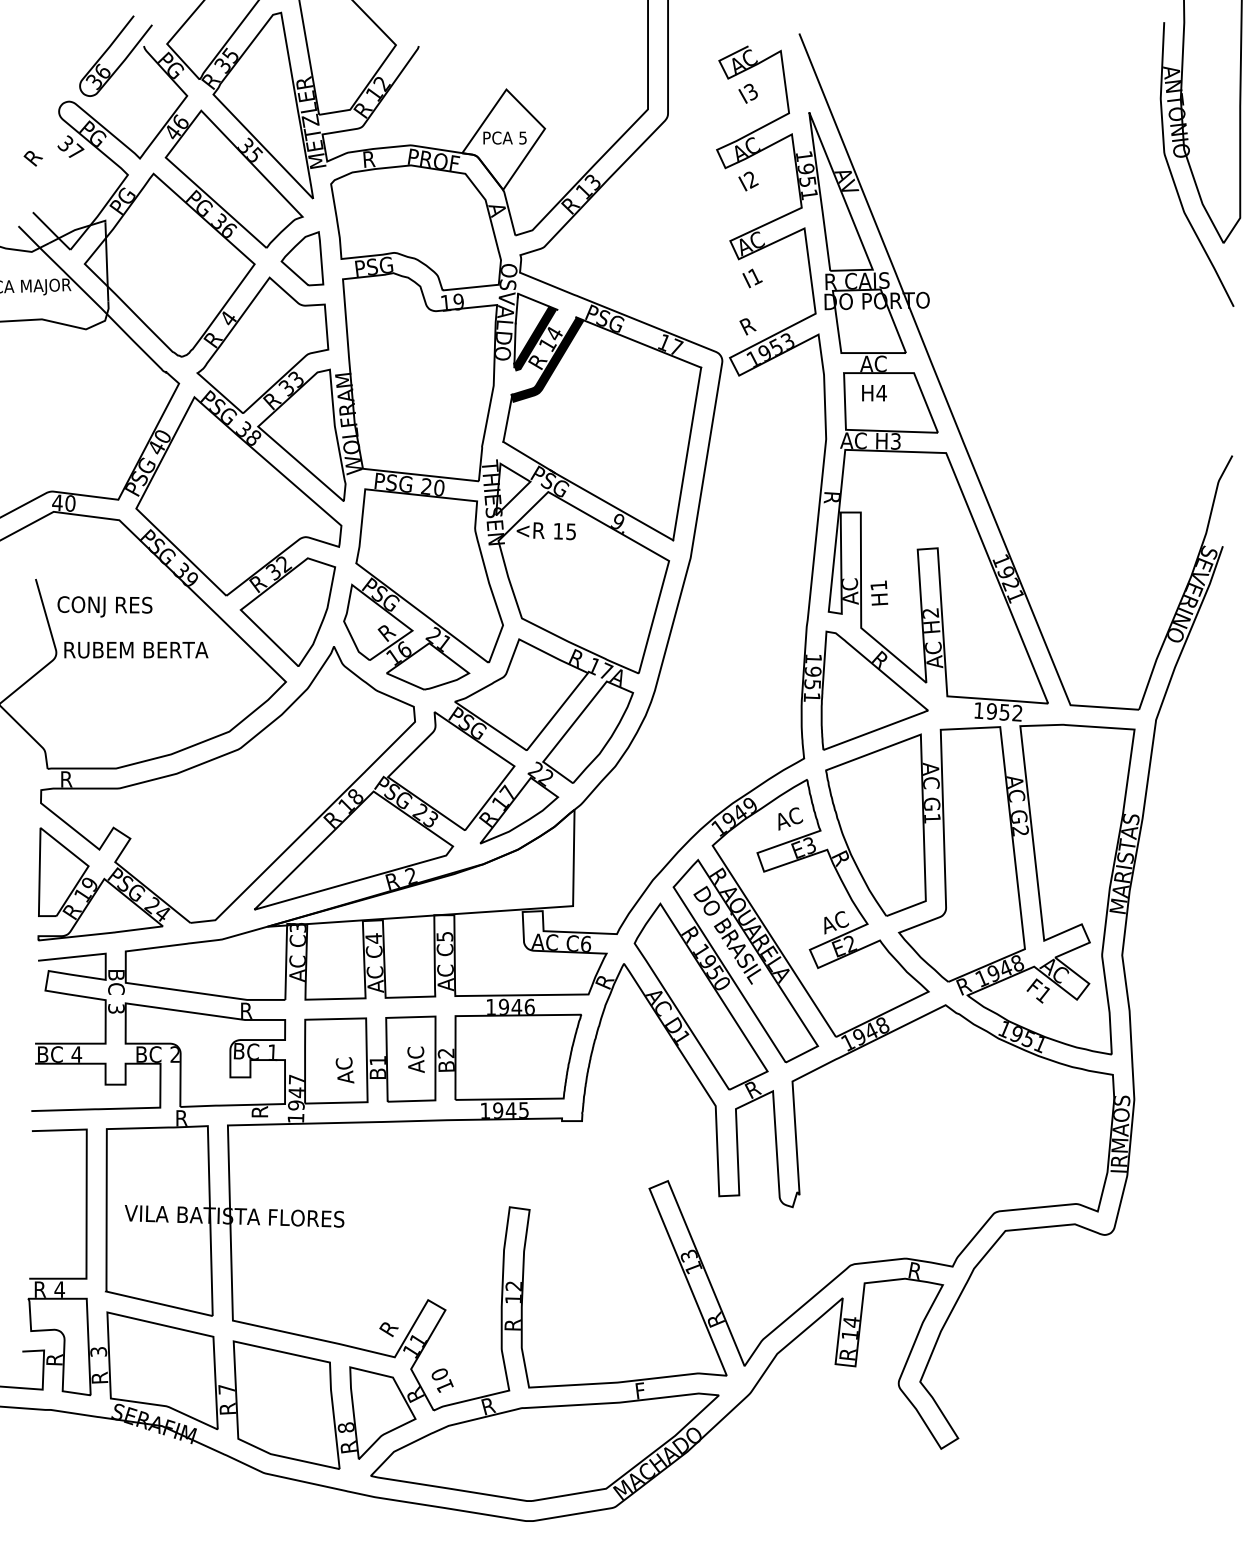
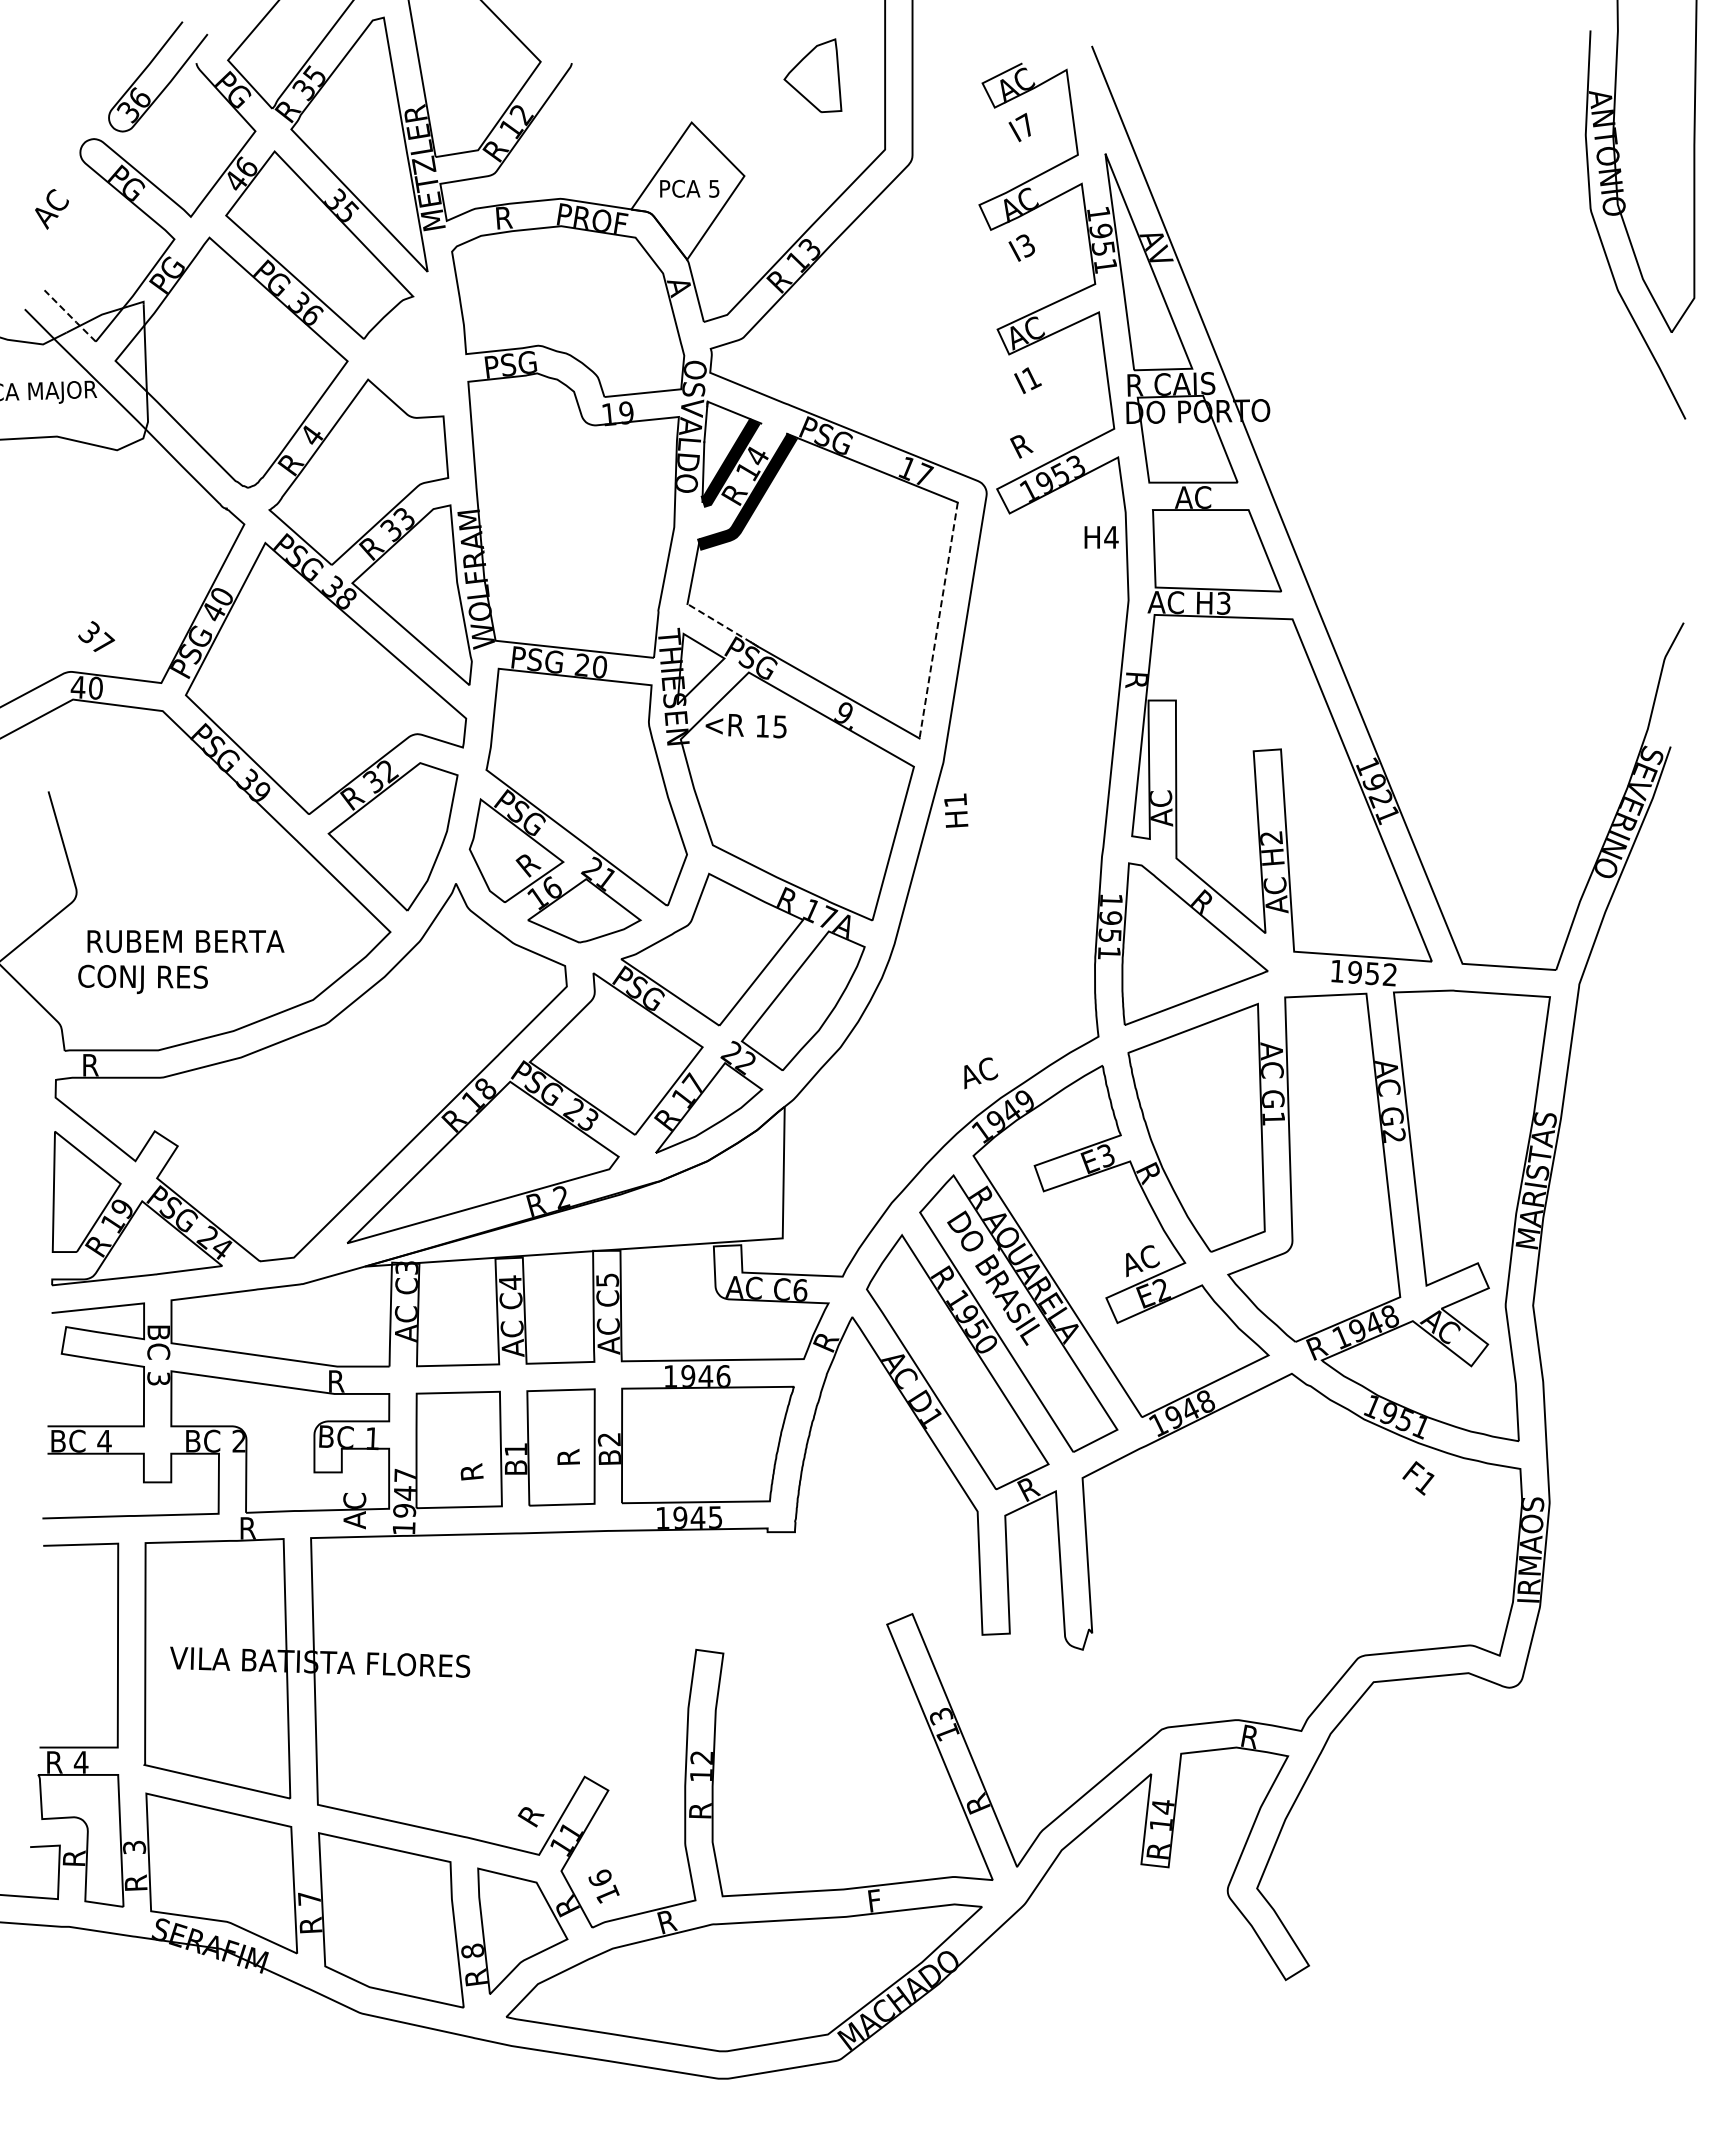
text: (750, 90) -> (1025, 124), I3 -> I7
text: (70, 146) -> (96, 636), moved
text: (36, 153) -> (49, 209), R -> AC
text: (750, 180) -> (1025, 246), I2 -> I3
line: (51, 231) -> (70, 316), solid -> dashed
part: (302, 258) -> (812, 75), moved
text: (874, 393) -> (1101, 537), moved
line: (687, 454) -> (938, 621), solid -> dashed
line: (526, 456) -> (719, 623), solid -> dashed
text: (879, 593) -> (956, 810), moved
text: (104, 606) -> (142, 978), moved
text: (136, 650) -> (185, 941), moved
text: (790, 819) -> (981, 1073), moved
text: (1038, 991) -> (1418, 1478), moved
text: (415, 1059) -> (567, 1448), AC -> R
text: (344, 1070) -> (470, 1462), AC -> R
text: (259, 1105) -> (354, 1511), R -> AC
text: (439, 1373) -> (599, 1877), 10 -> 16

